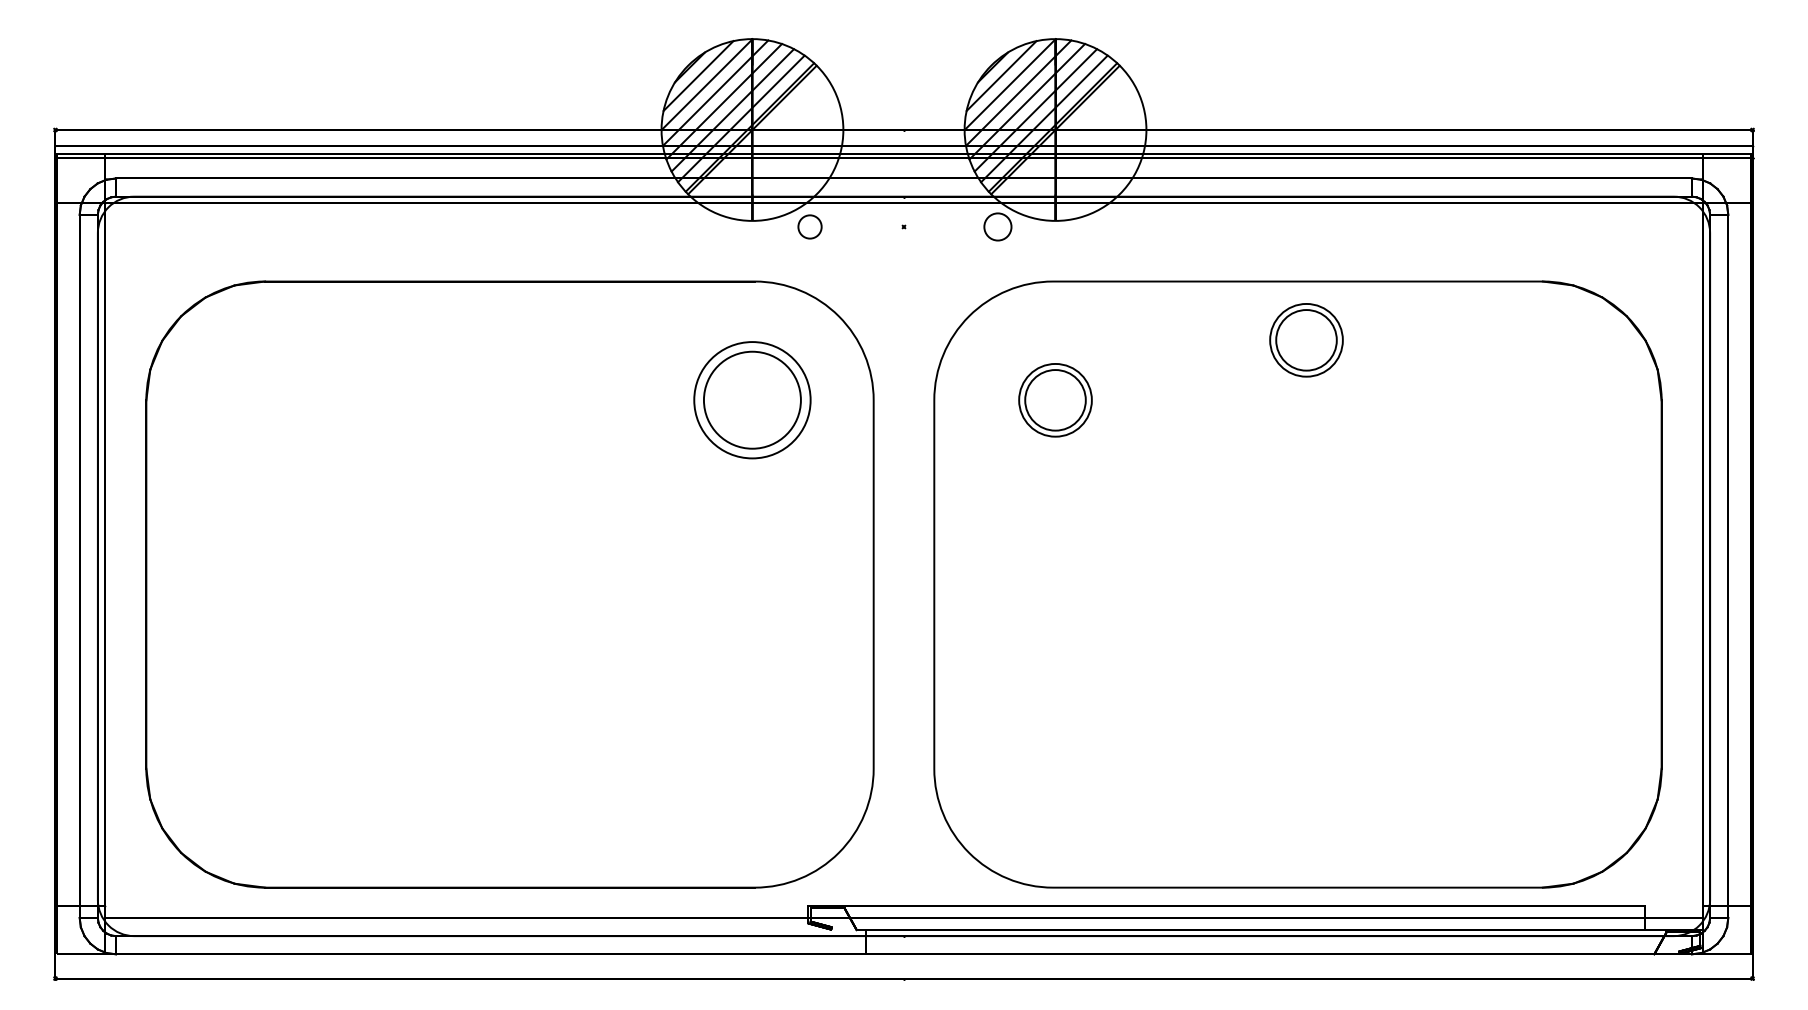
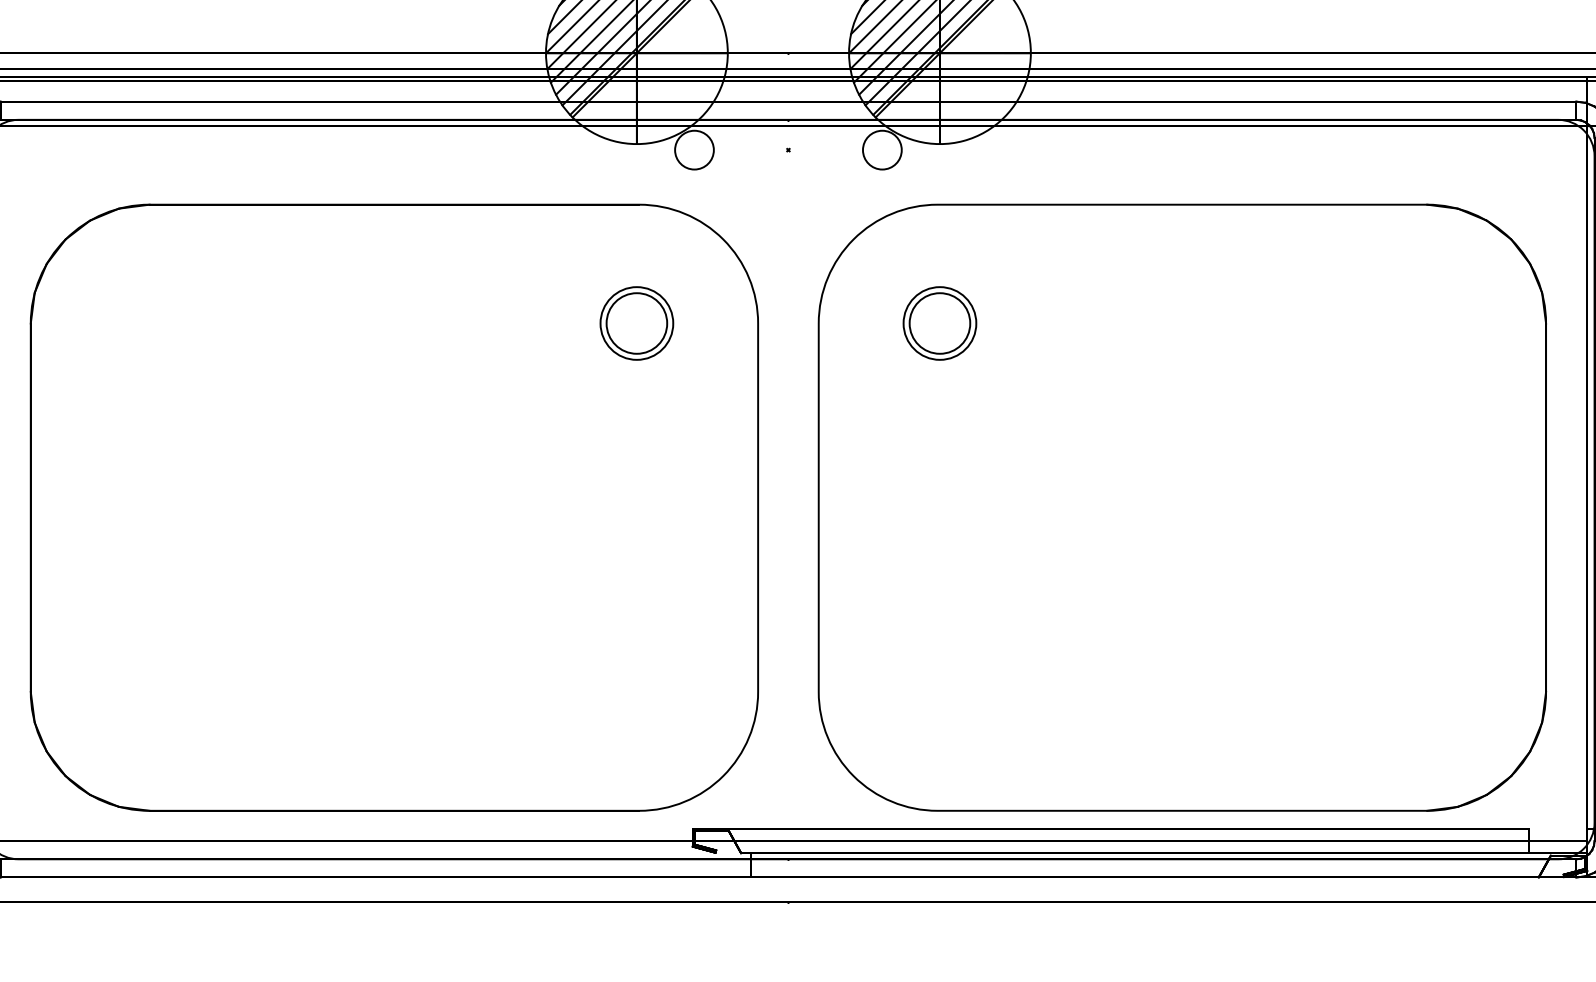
circle: (809, 226) -> (693, 149), size x1.67
circle: (997, 226) -> (881, 149), size x1.43
part: (1306, 340) -> (1190, 263), removed
part: (752, 400) -> (636, 323), size x0.62

